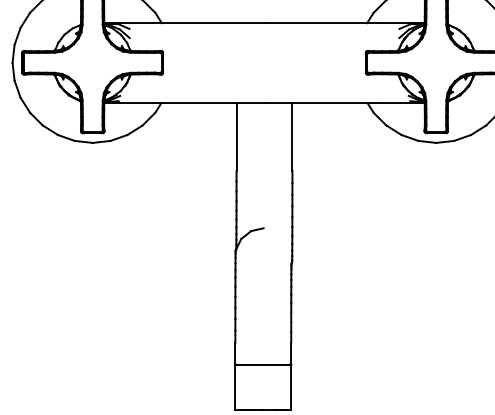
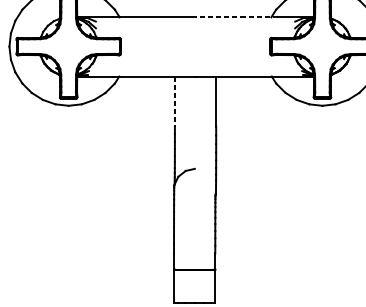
line: (320, 23) -> (236, 17), solid -> dashed
line: (236, 137) -> (174, 101), solid -> dashed

